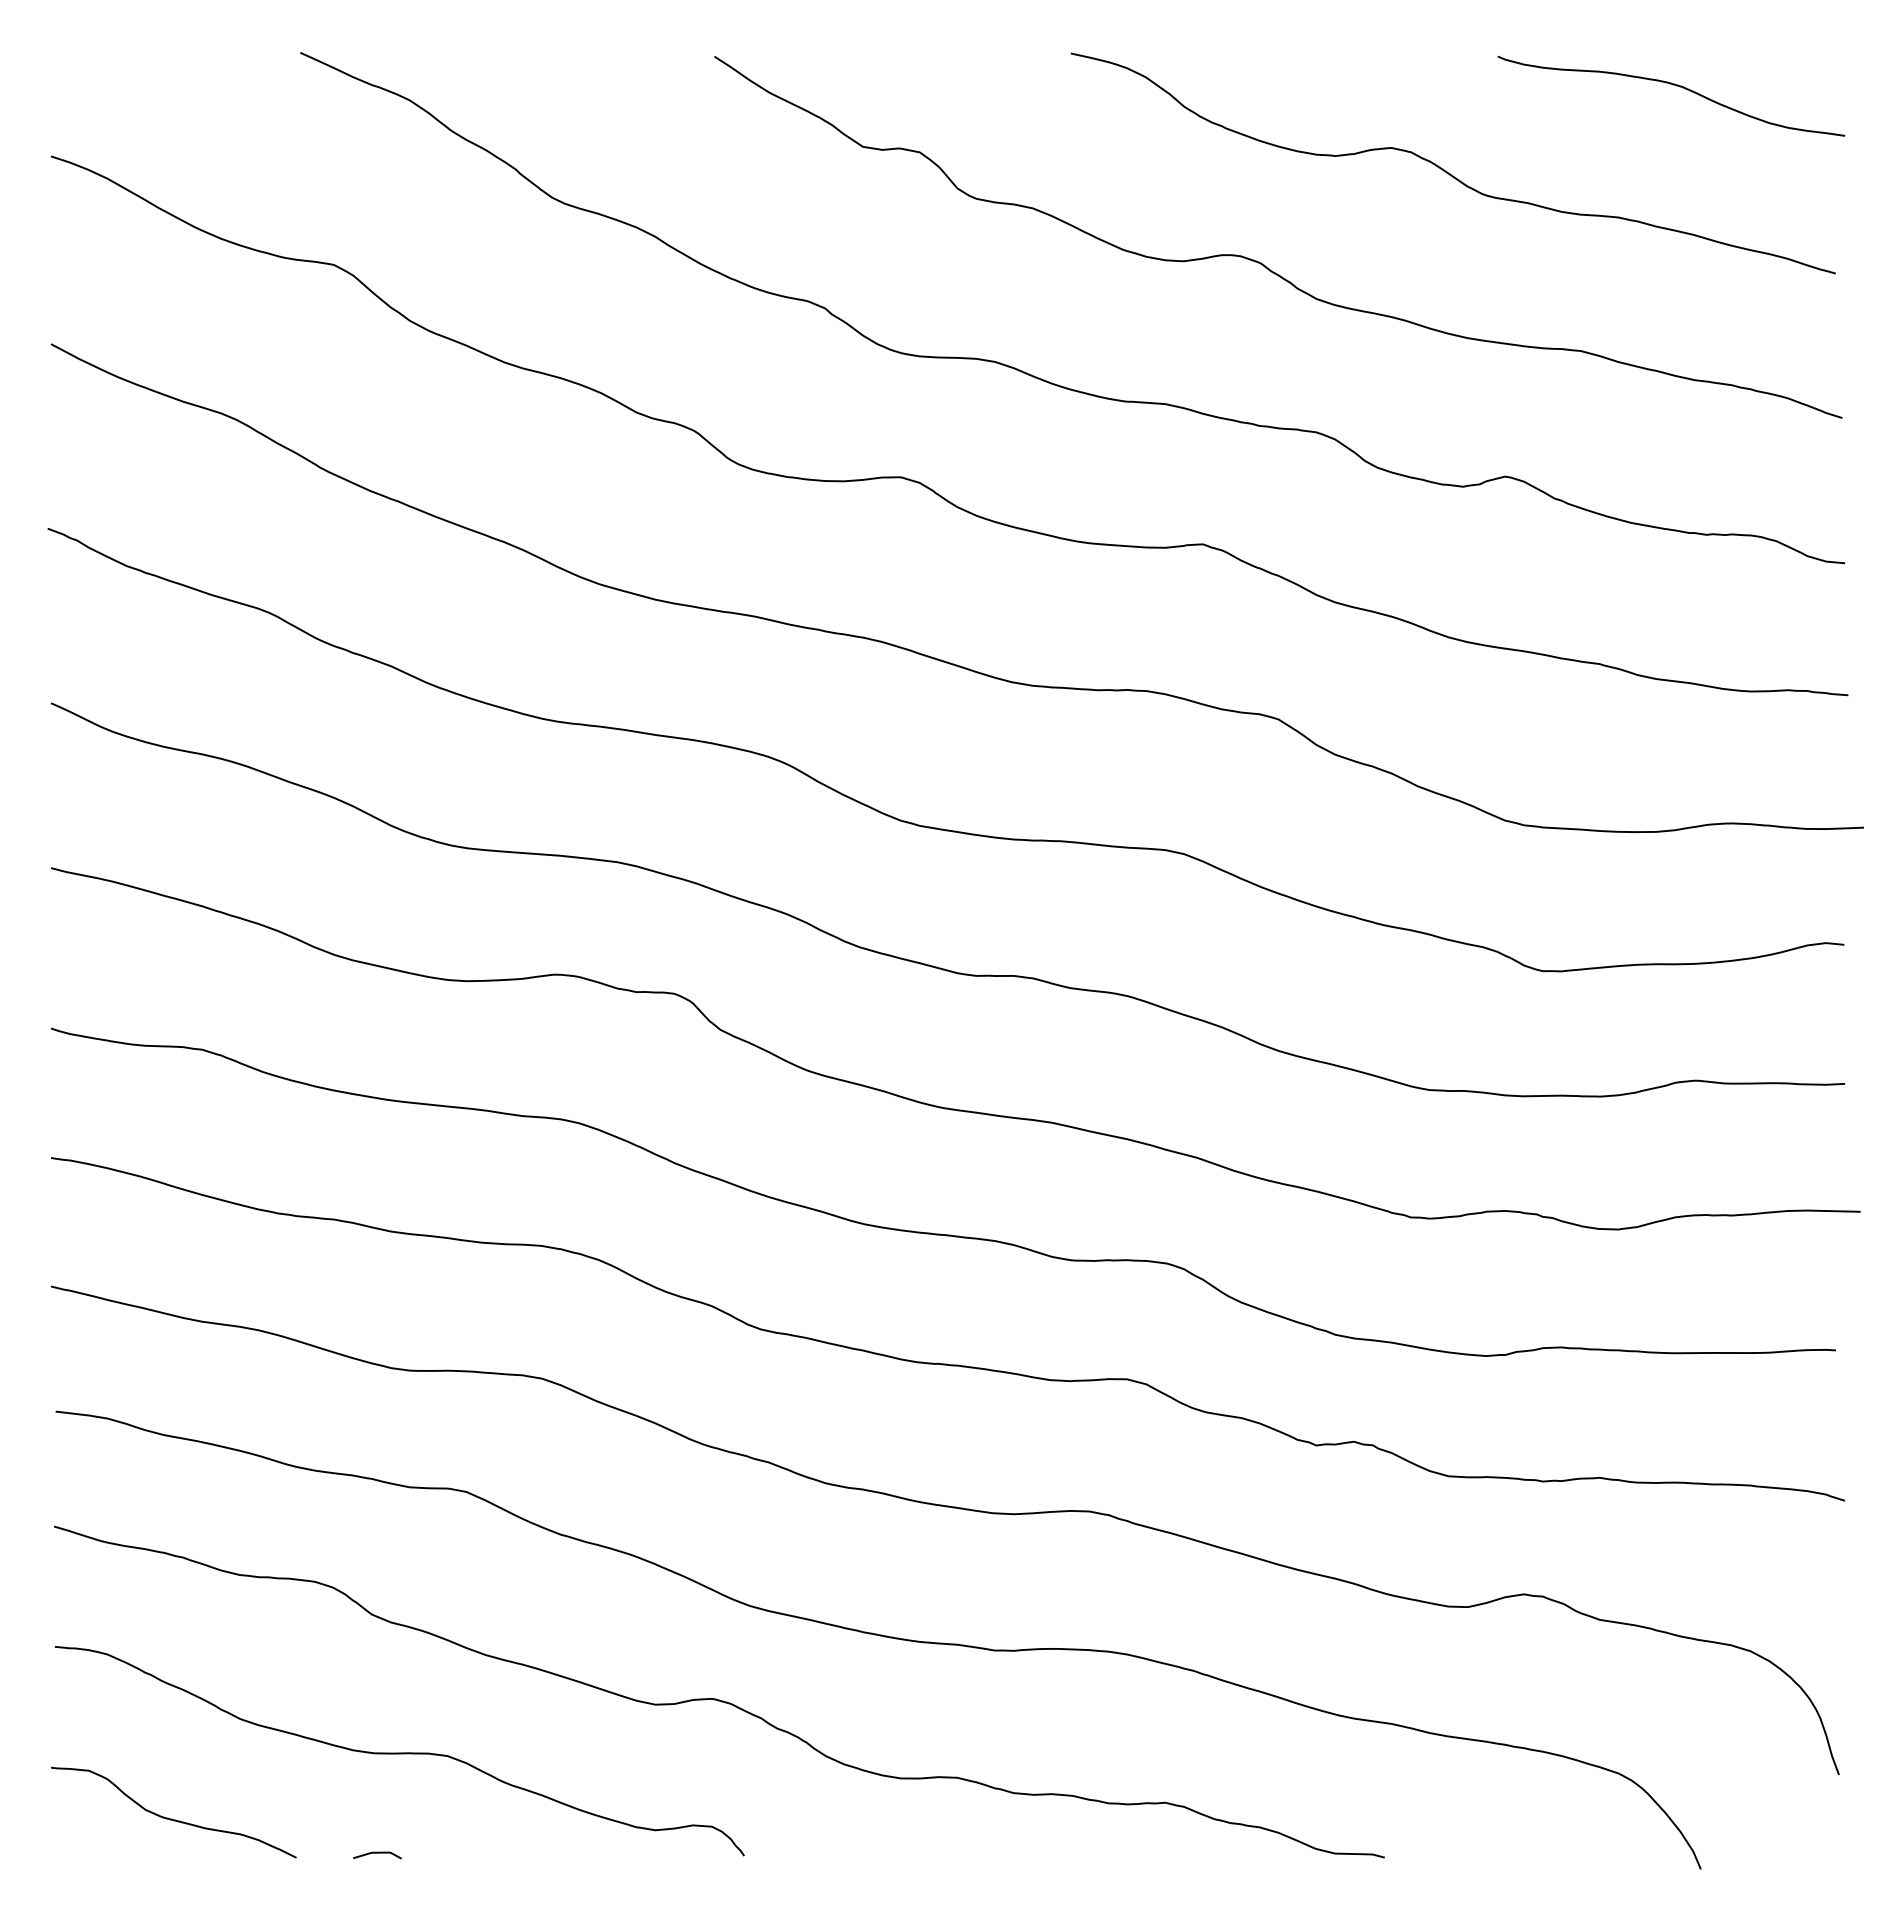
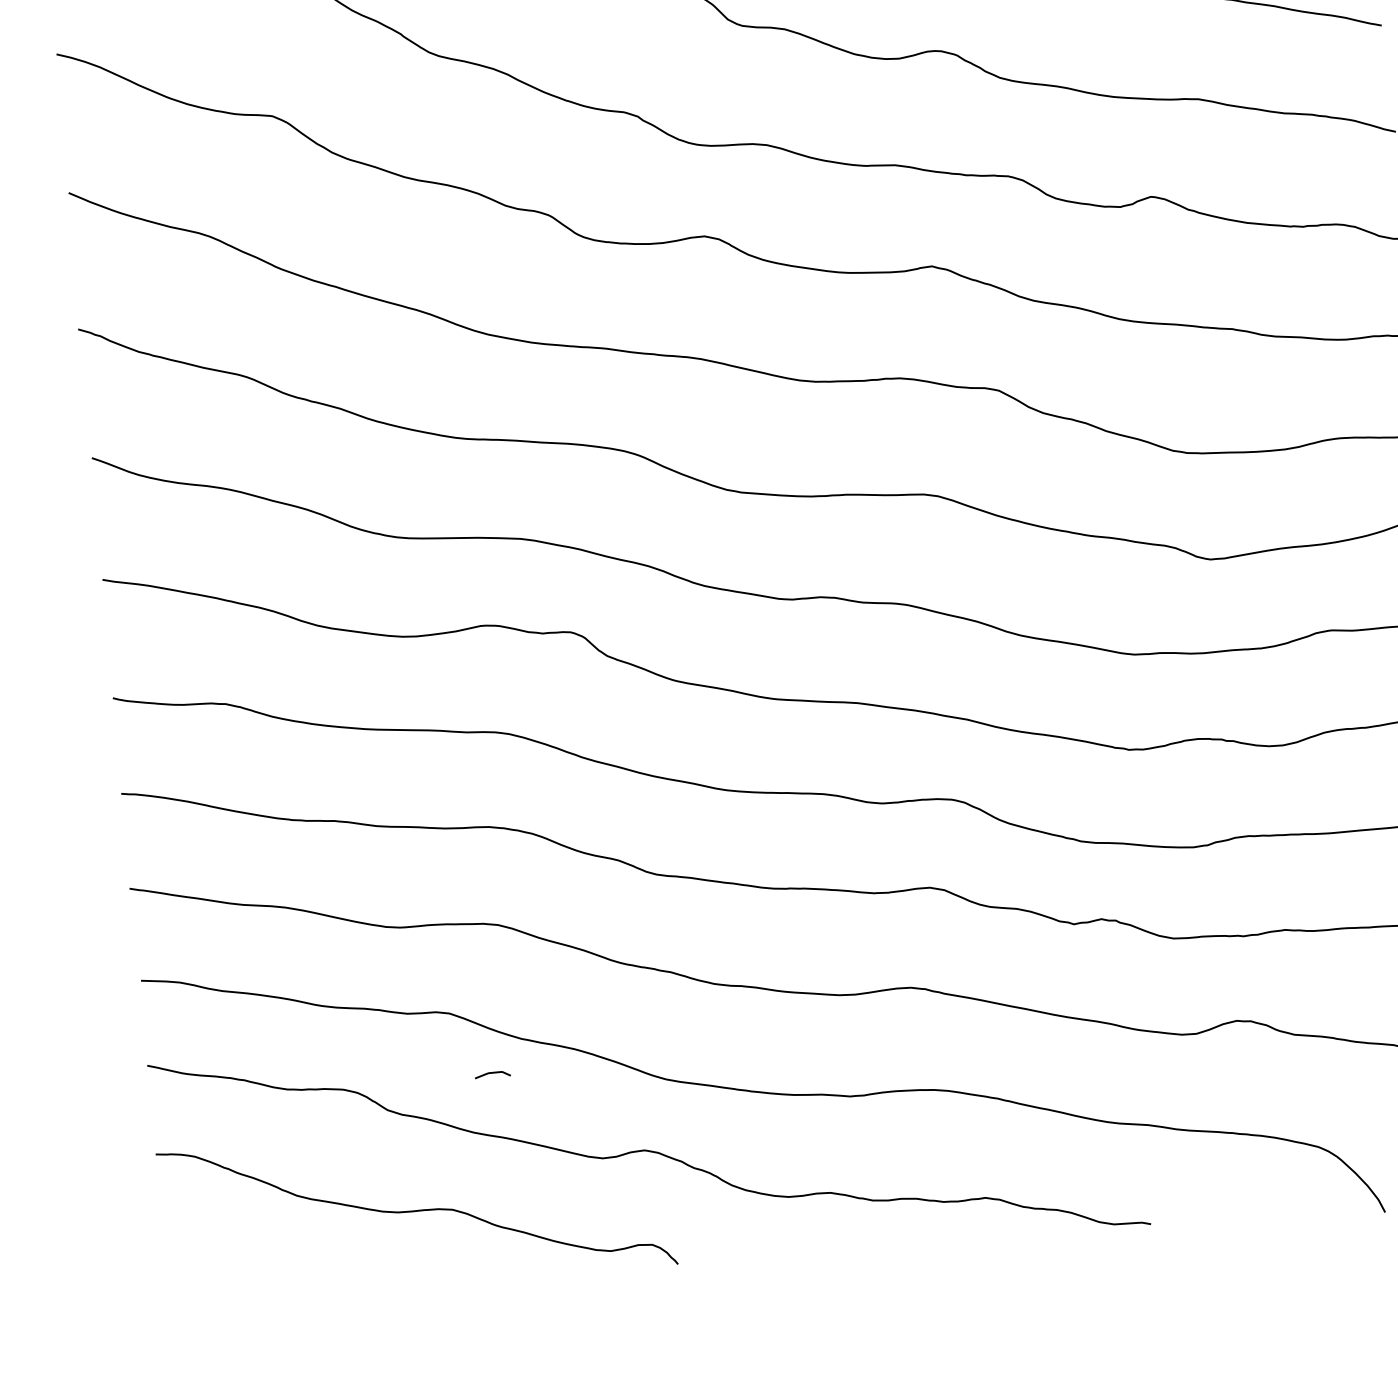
curve: (171, 1818) -> (252, 1273), removed
curve: (377, 1853) -> (492, 1073), moved

